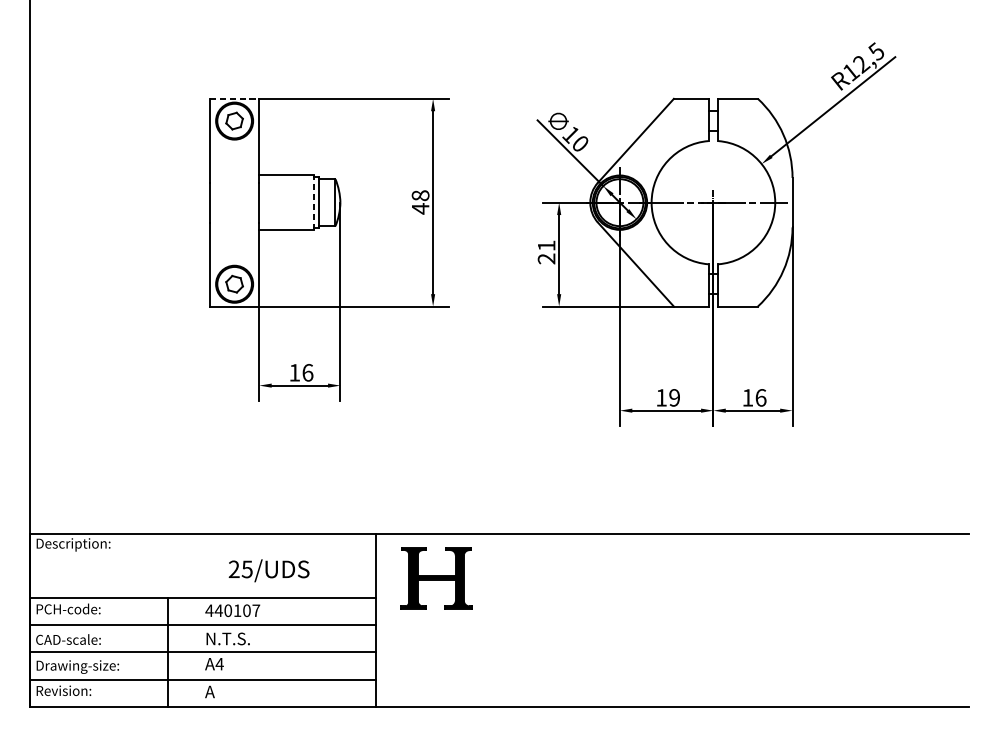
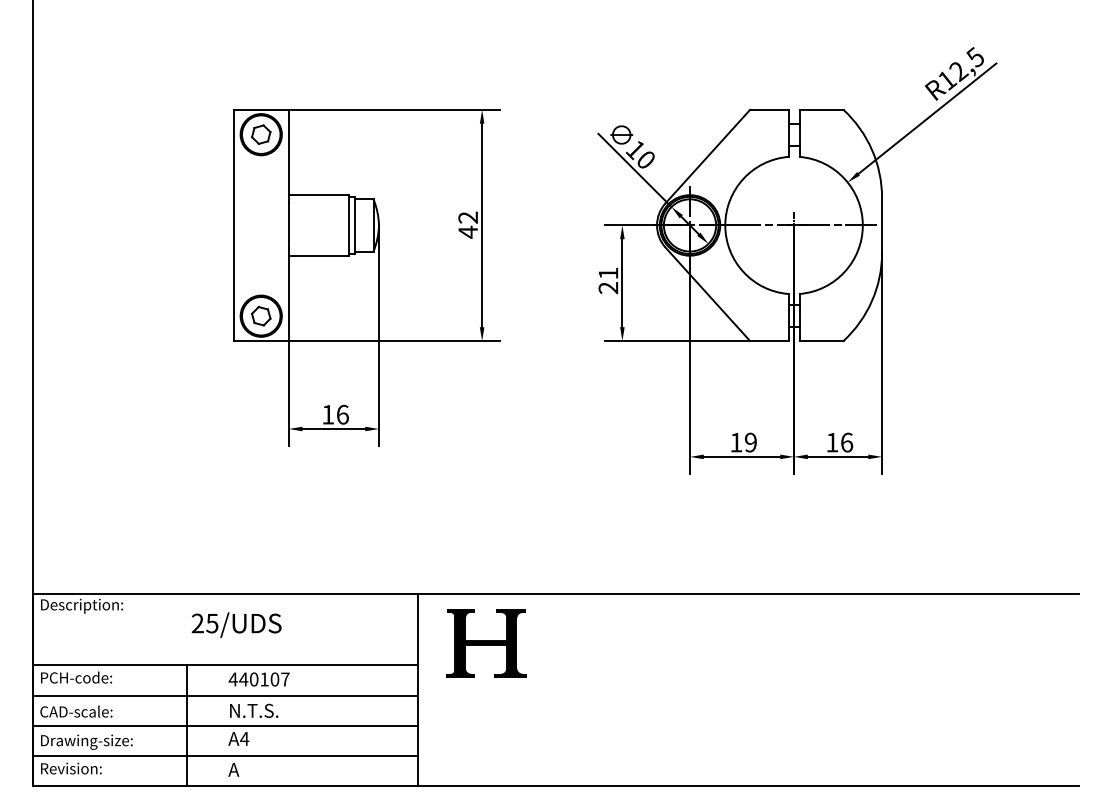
line: (234, 98) -> (261, 109), dashed -> solid
text: (420, 195) -> (468, 217), 48 -> 42
line: (313, 201) -> (349, 224), dashed -> solid
text: (268, 570) -> (236, 624), moved

